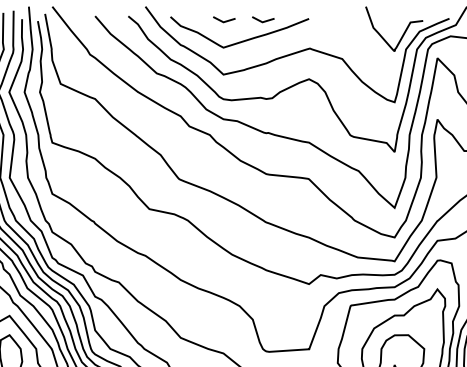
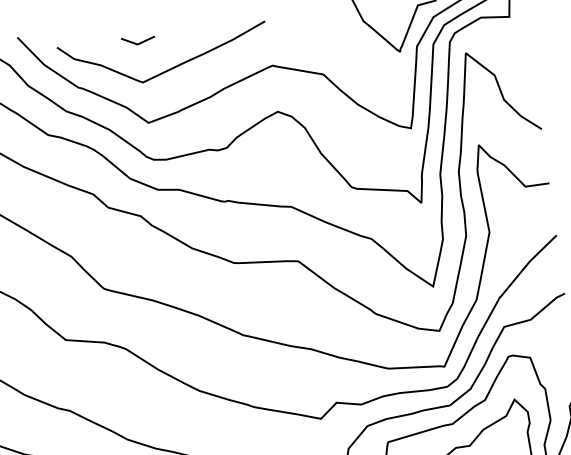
line: (264, 20) -> (198, 33), removed

